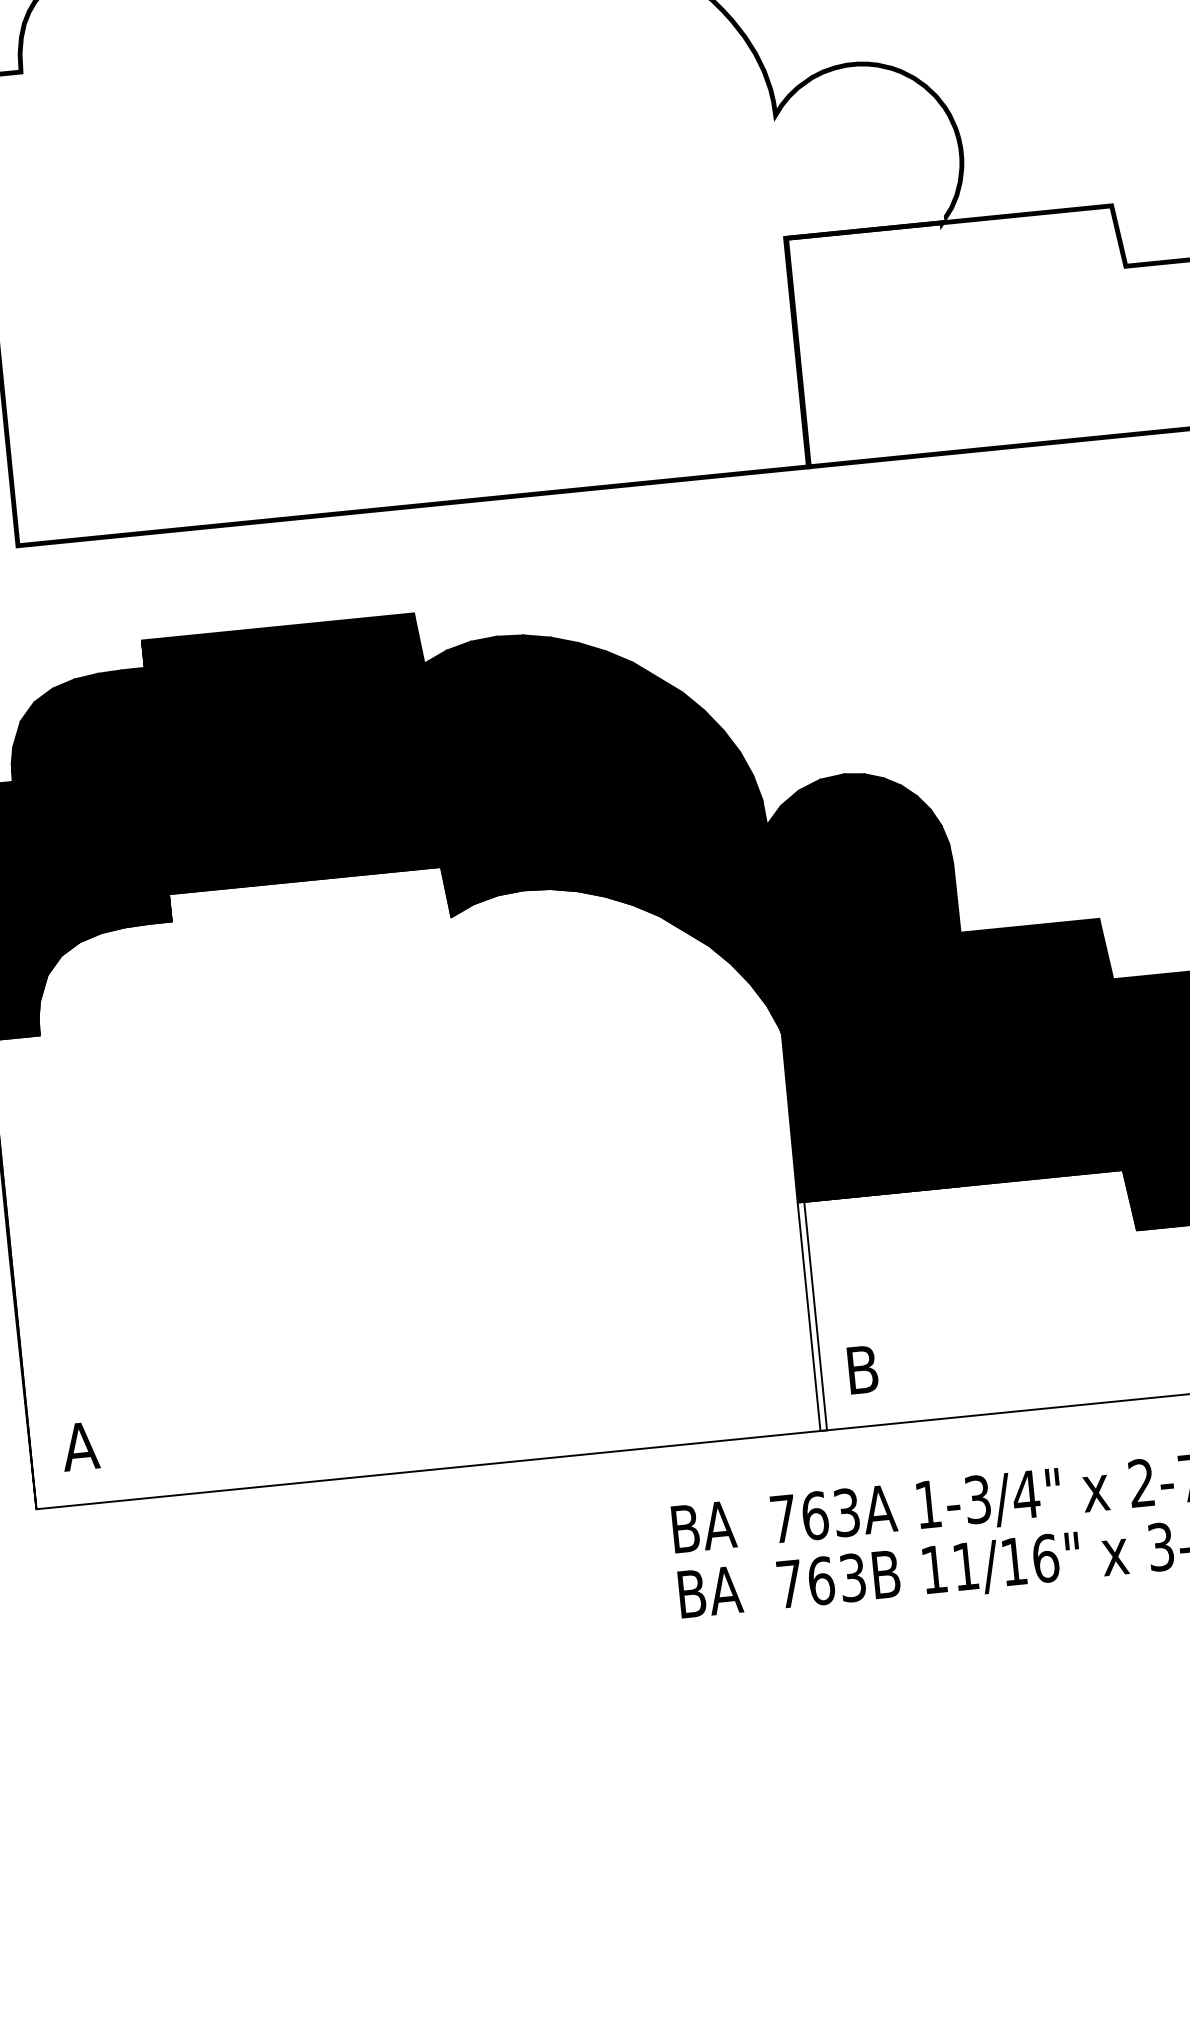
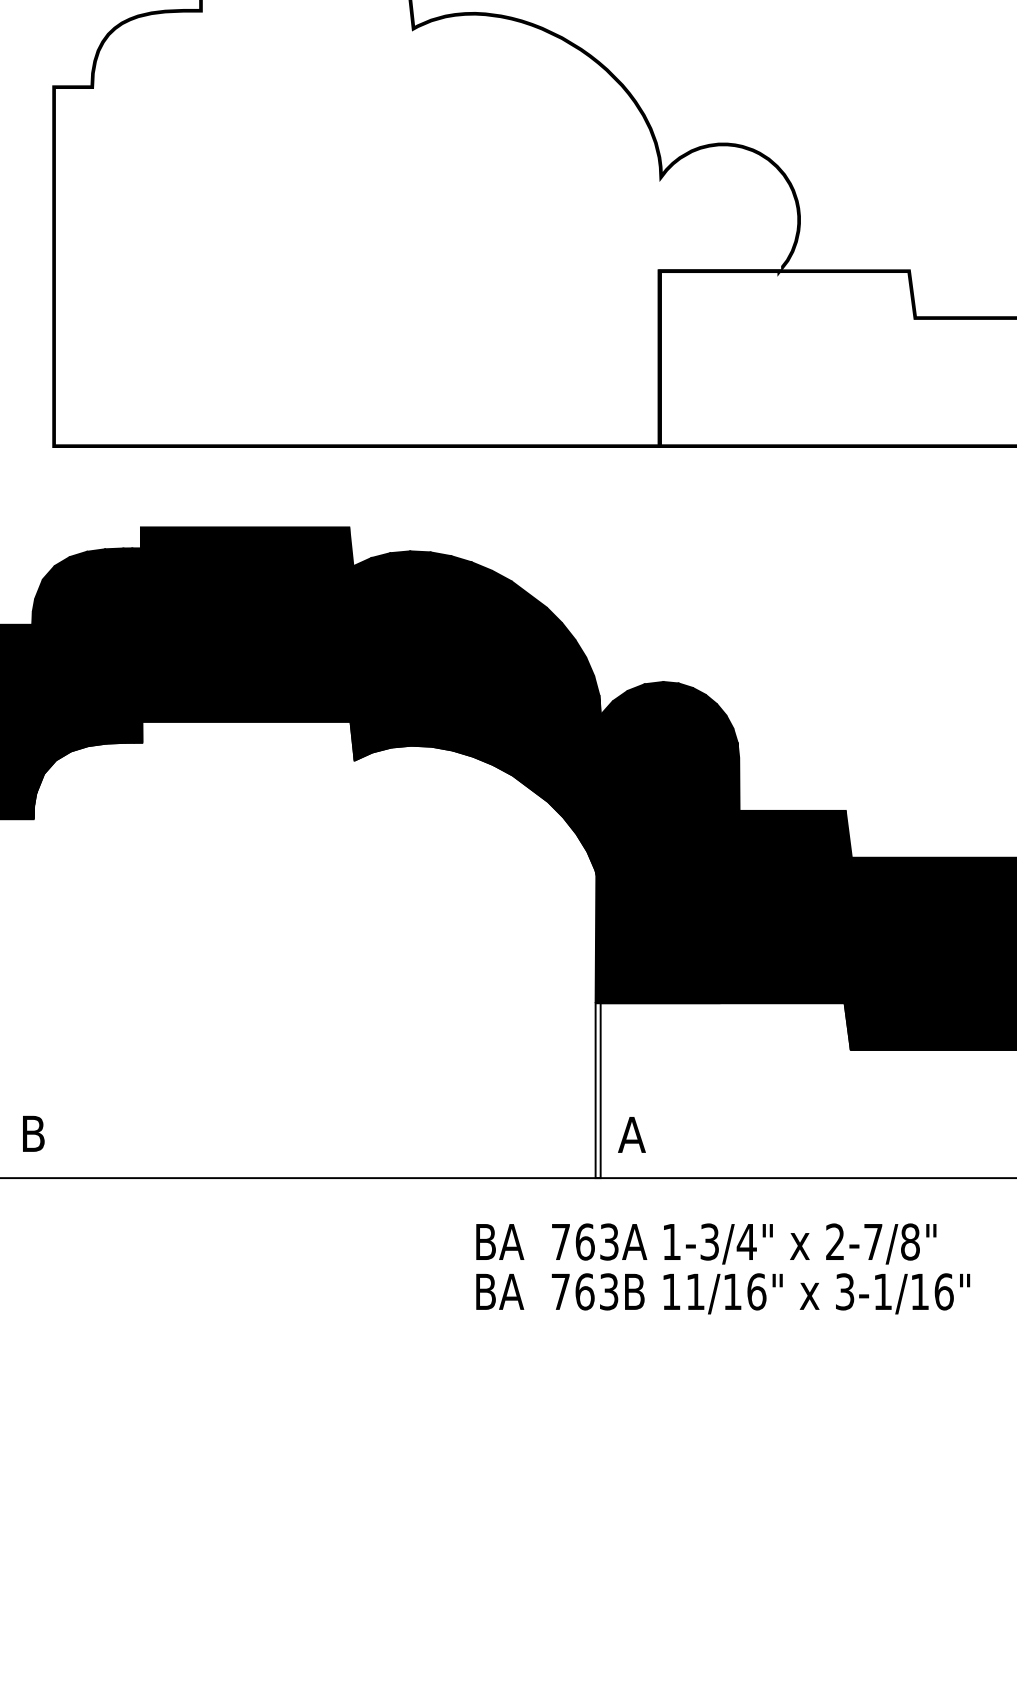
text: (861, 1369) -> (631, 1134), B -> A
text: (80, 1445) -> (33, 1133), A -> B

